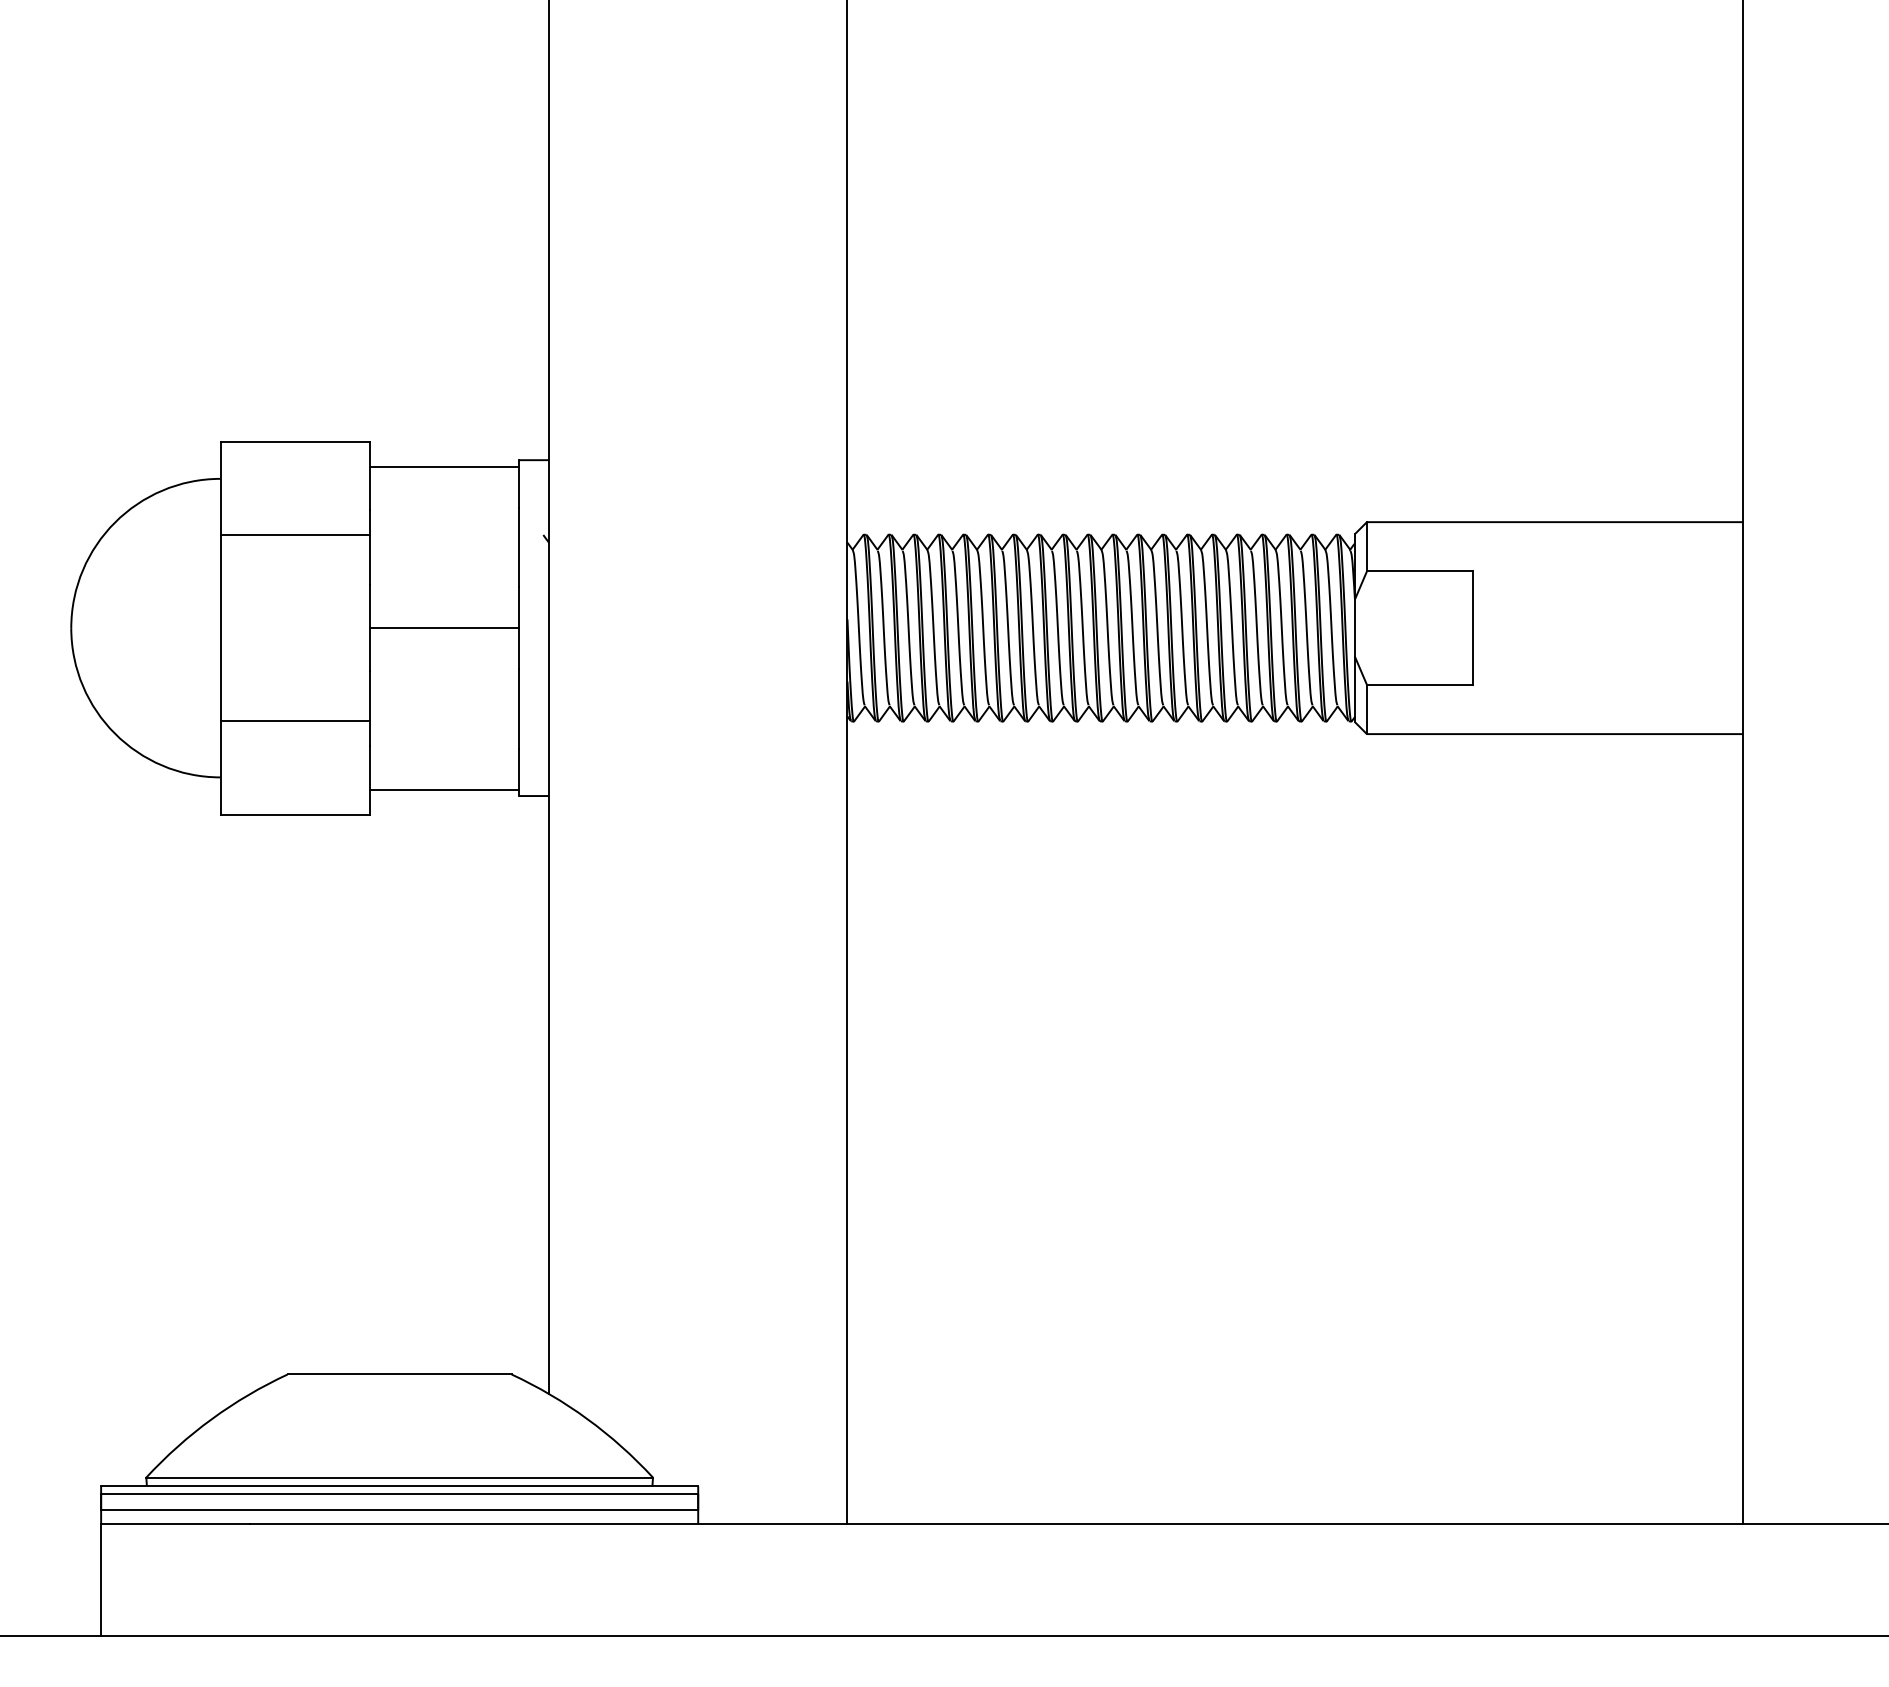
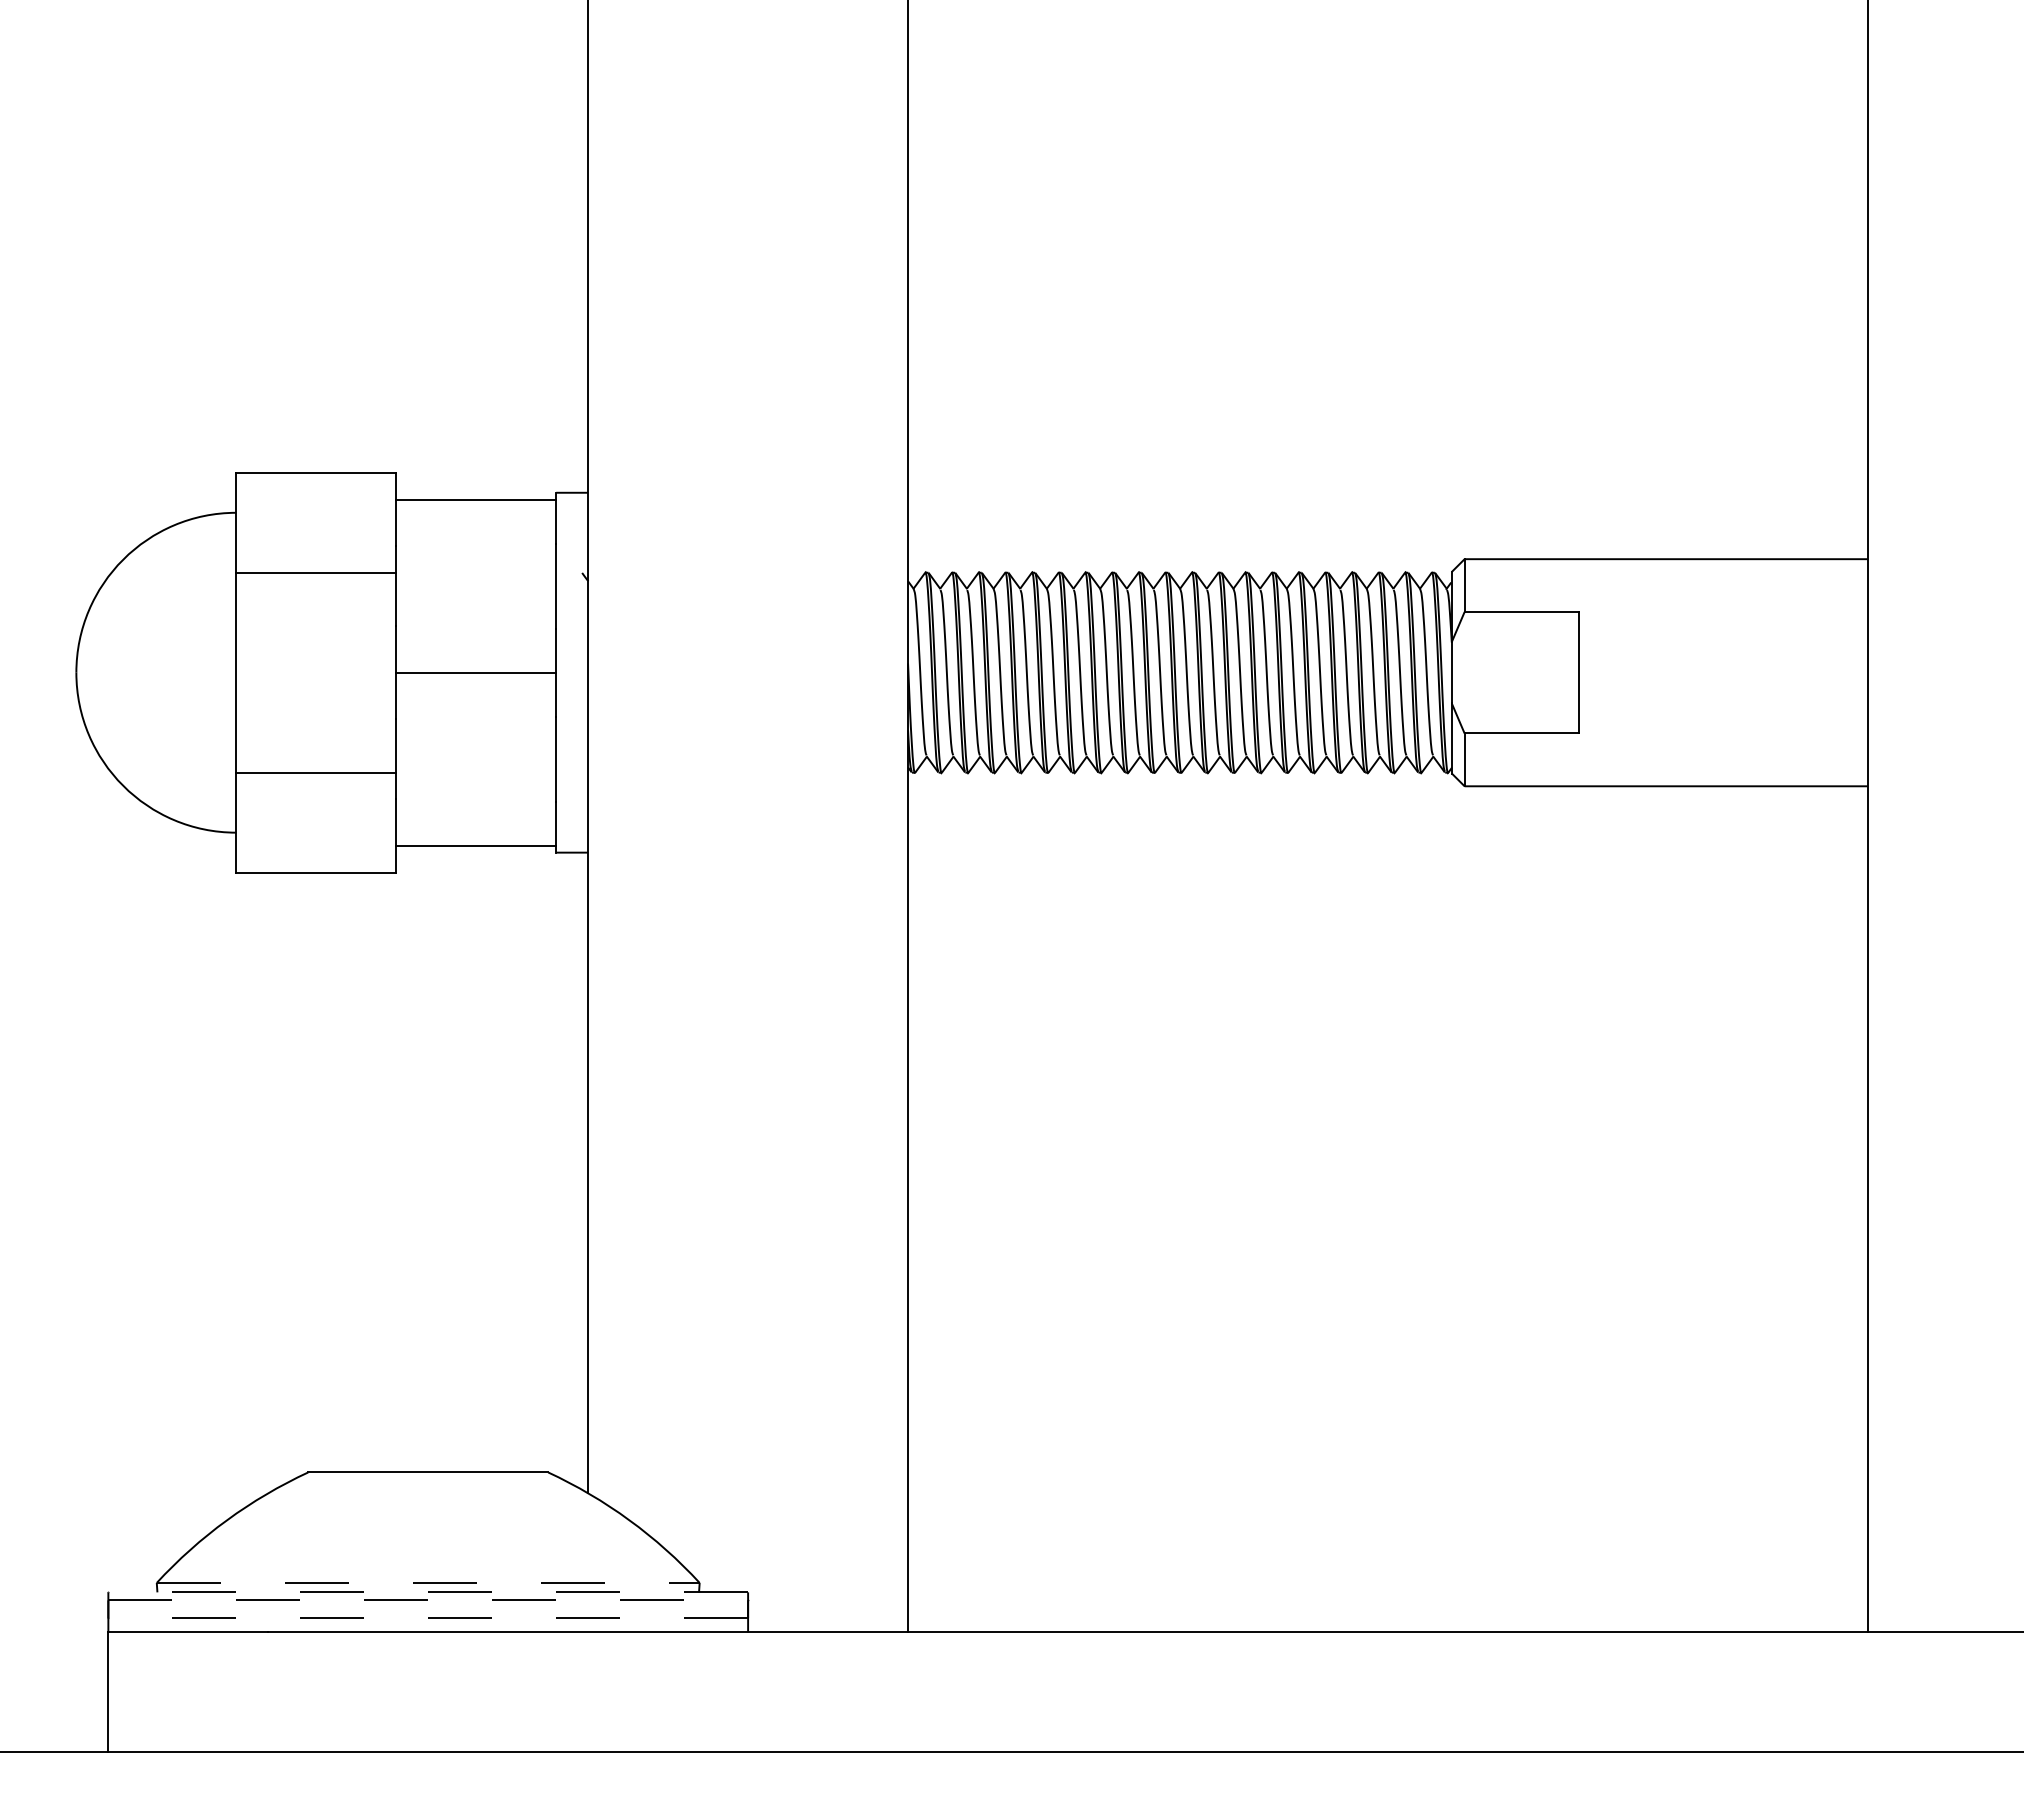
line: (399, 1477) -> (428, 1582), solid -> dashed
line: (399, 1486) -> (428, 1592), solid -> dashed
line: (399, 1494) -> (428, 1600), solid -> dashed
line: (399, 1509) -> (428, 1617), solid -> dashed

